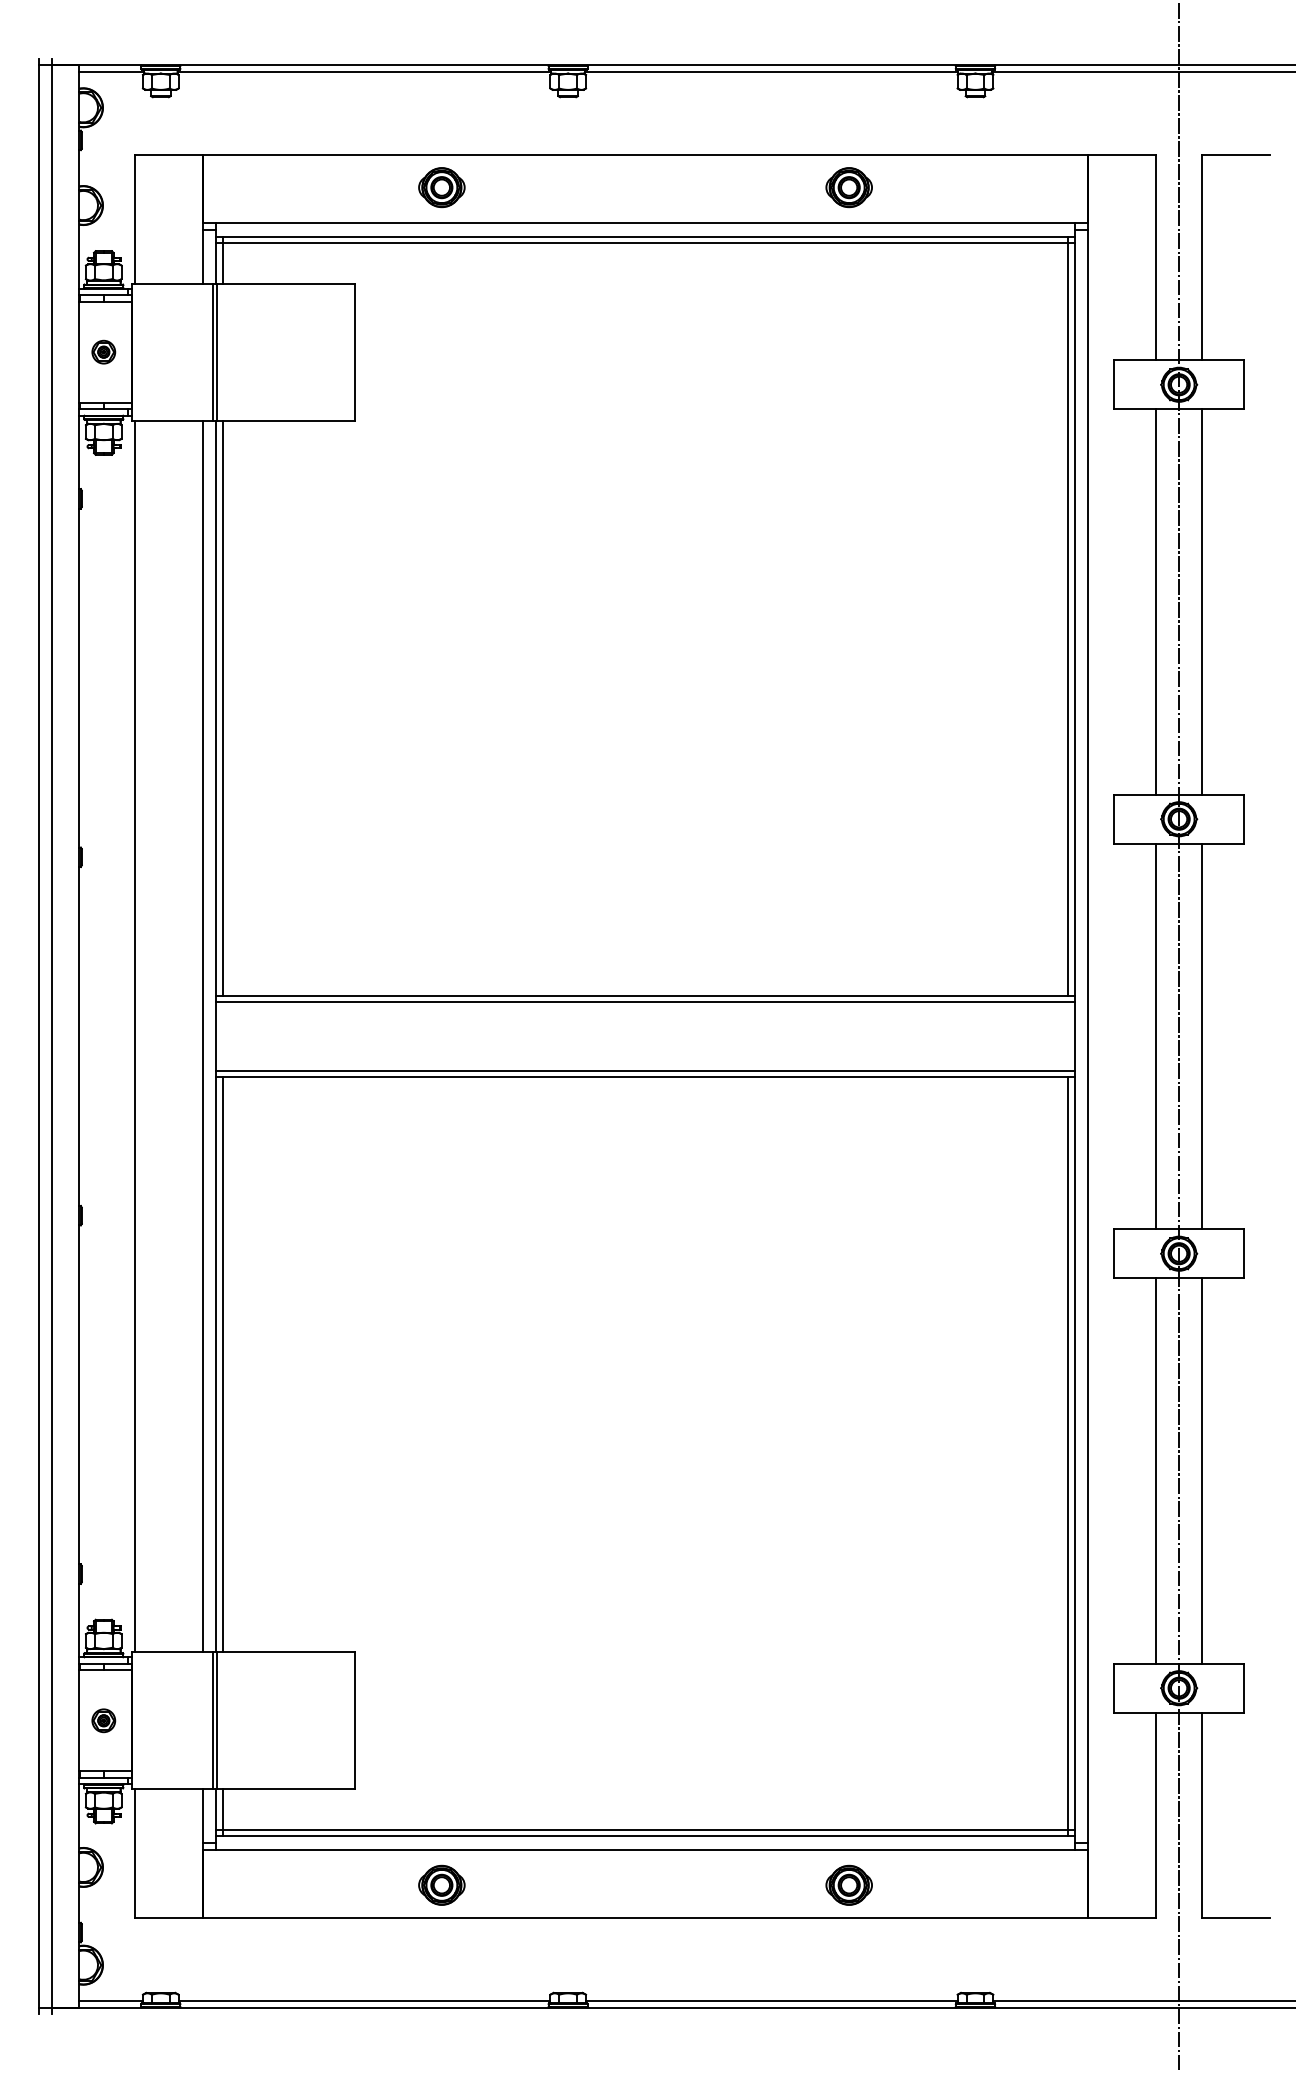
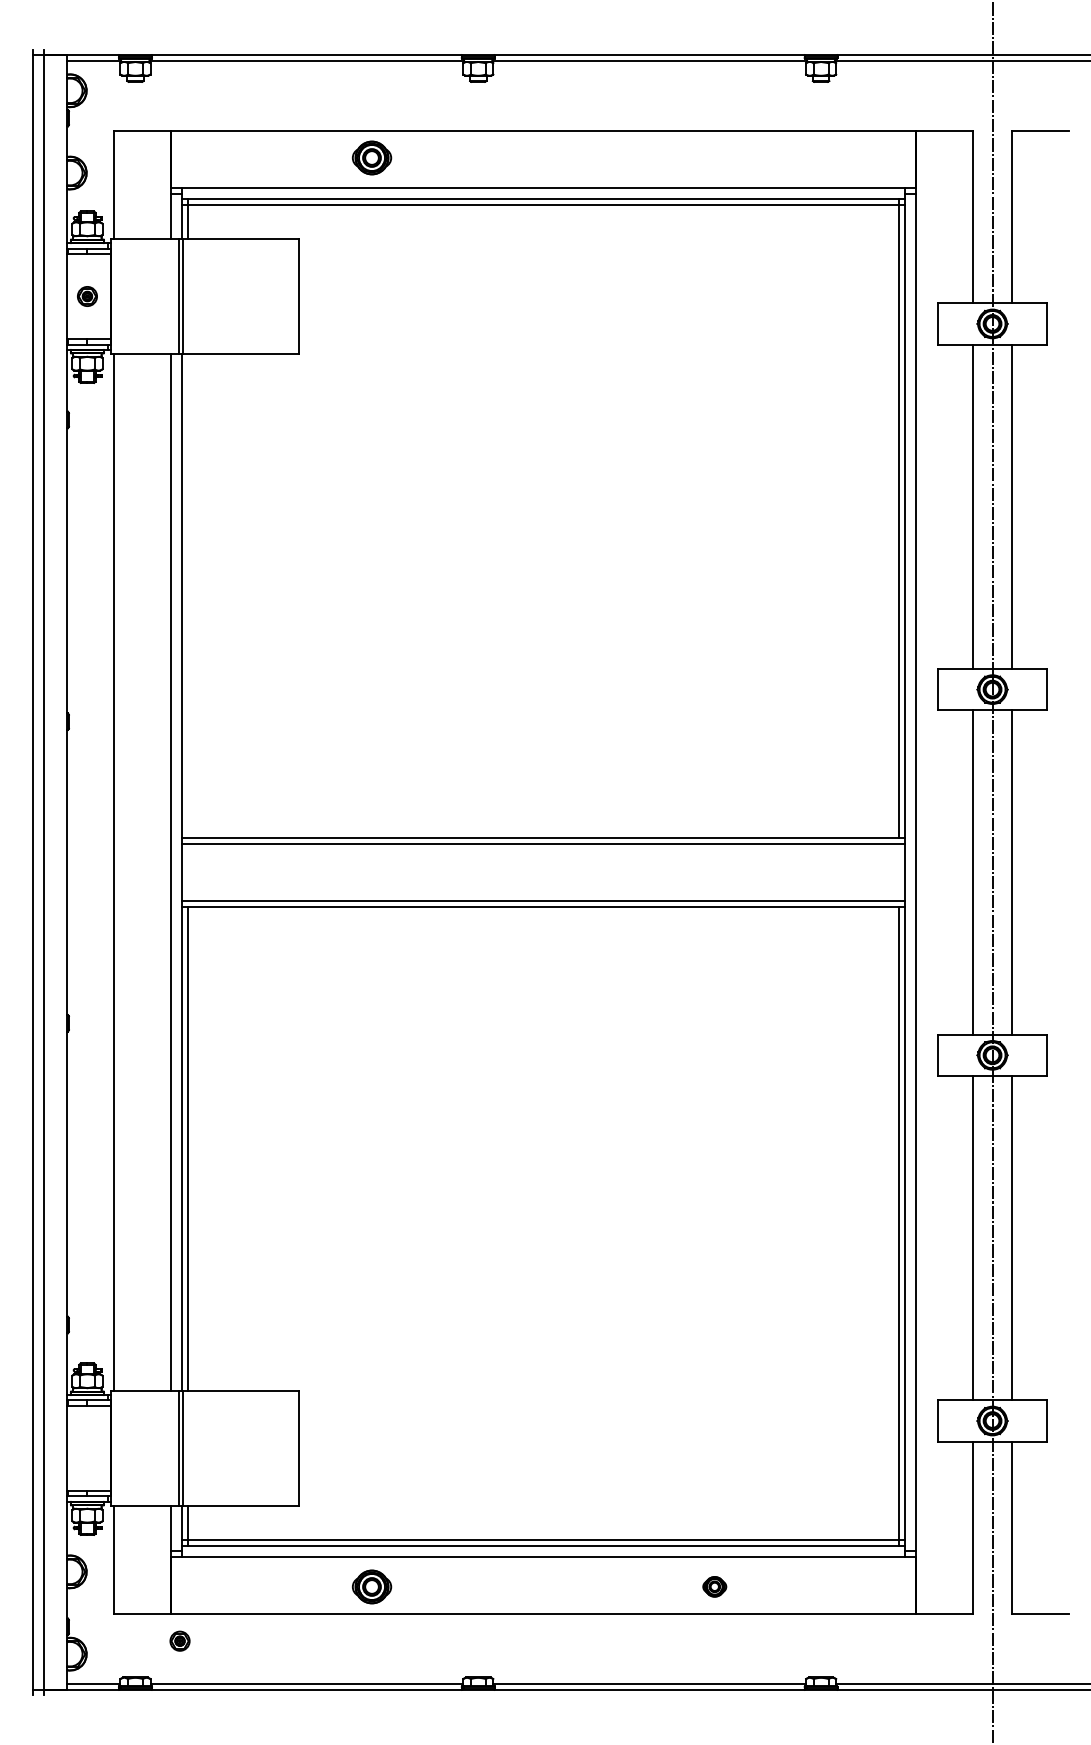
part: (848, 187) -> (714, 157), removed
line: (222, 707) -> (187, 595), removed
part: (103, 1720) -> (179, 1640), moved
part: (848, 1884) -> (714, 1586), size x0.6

